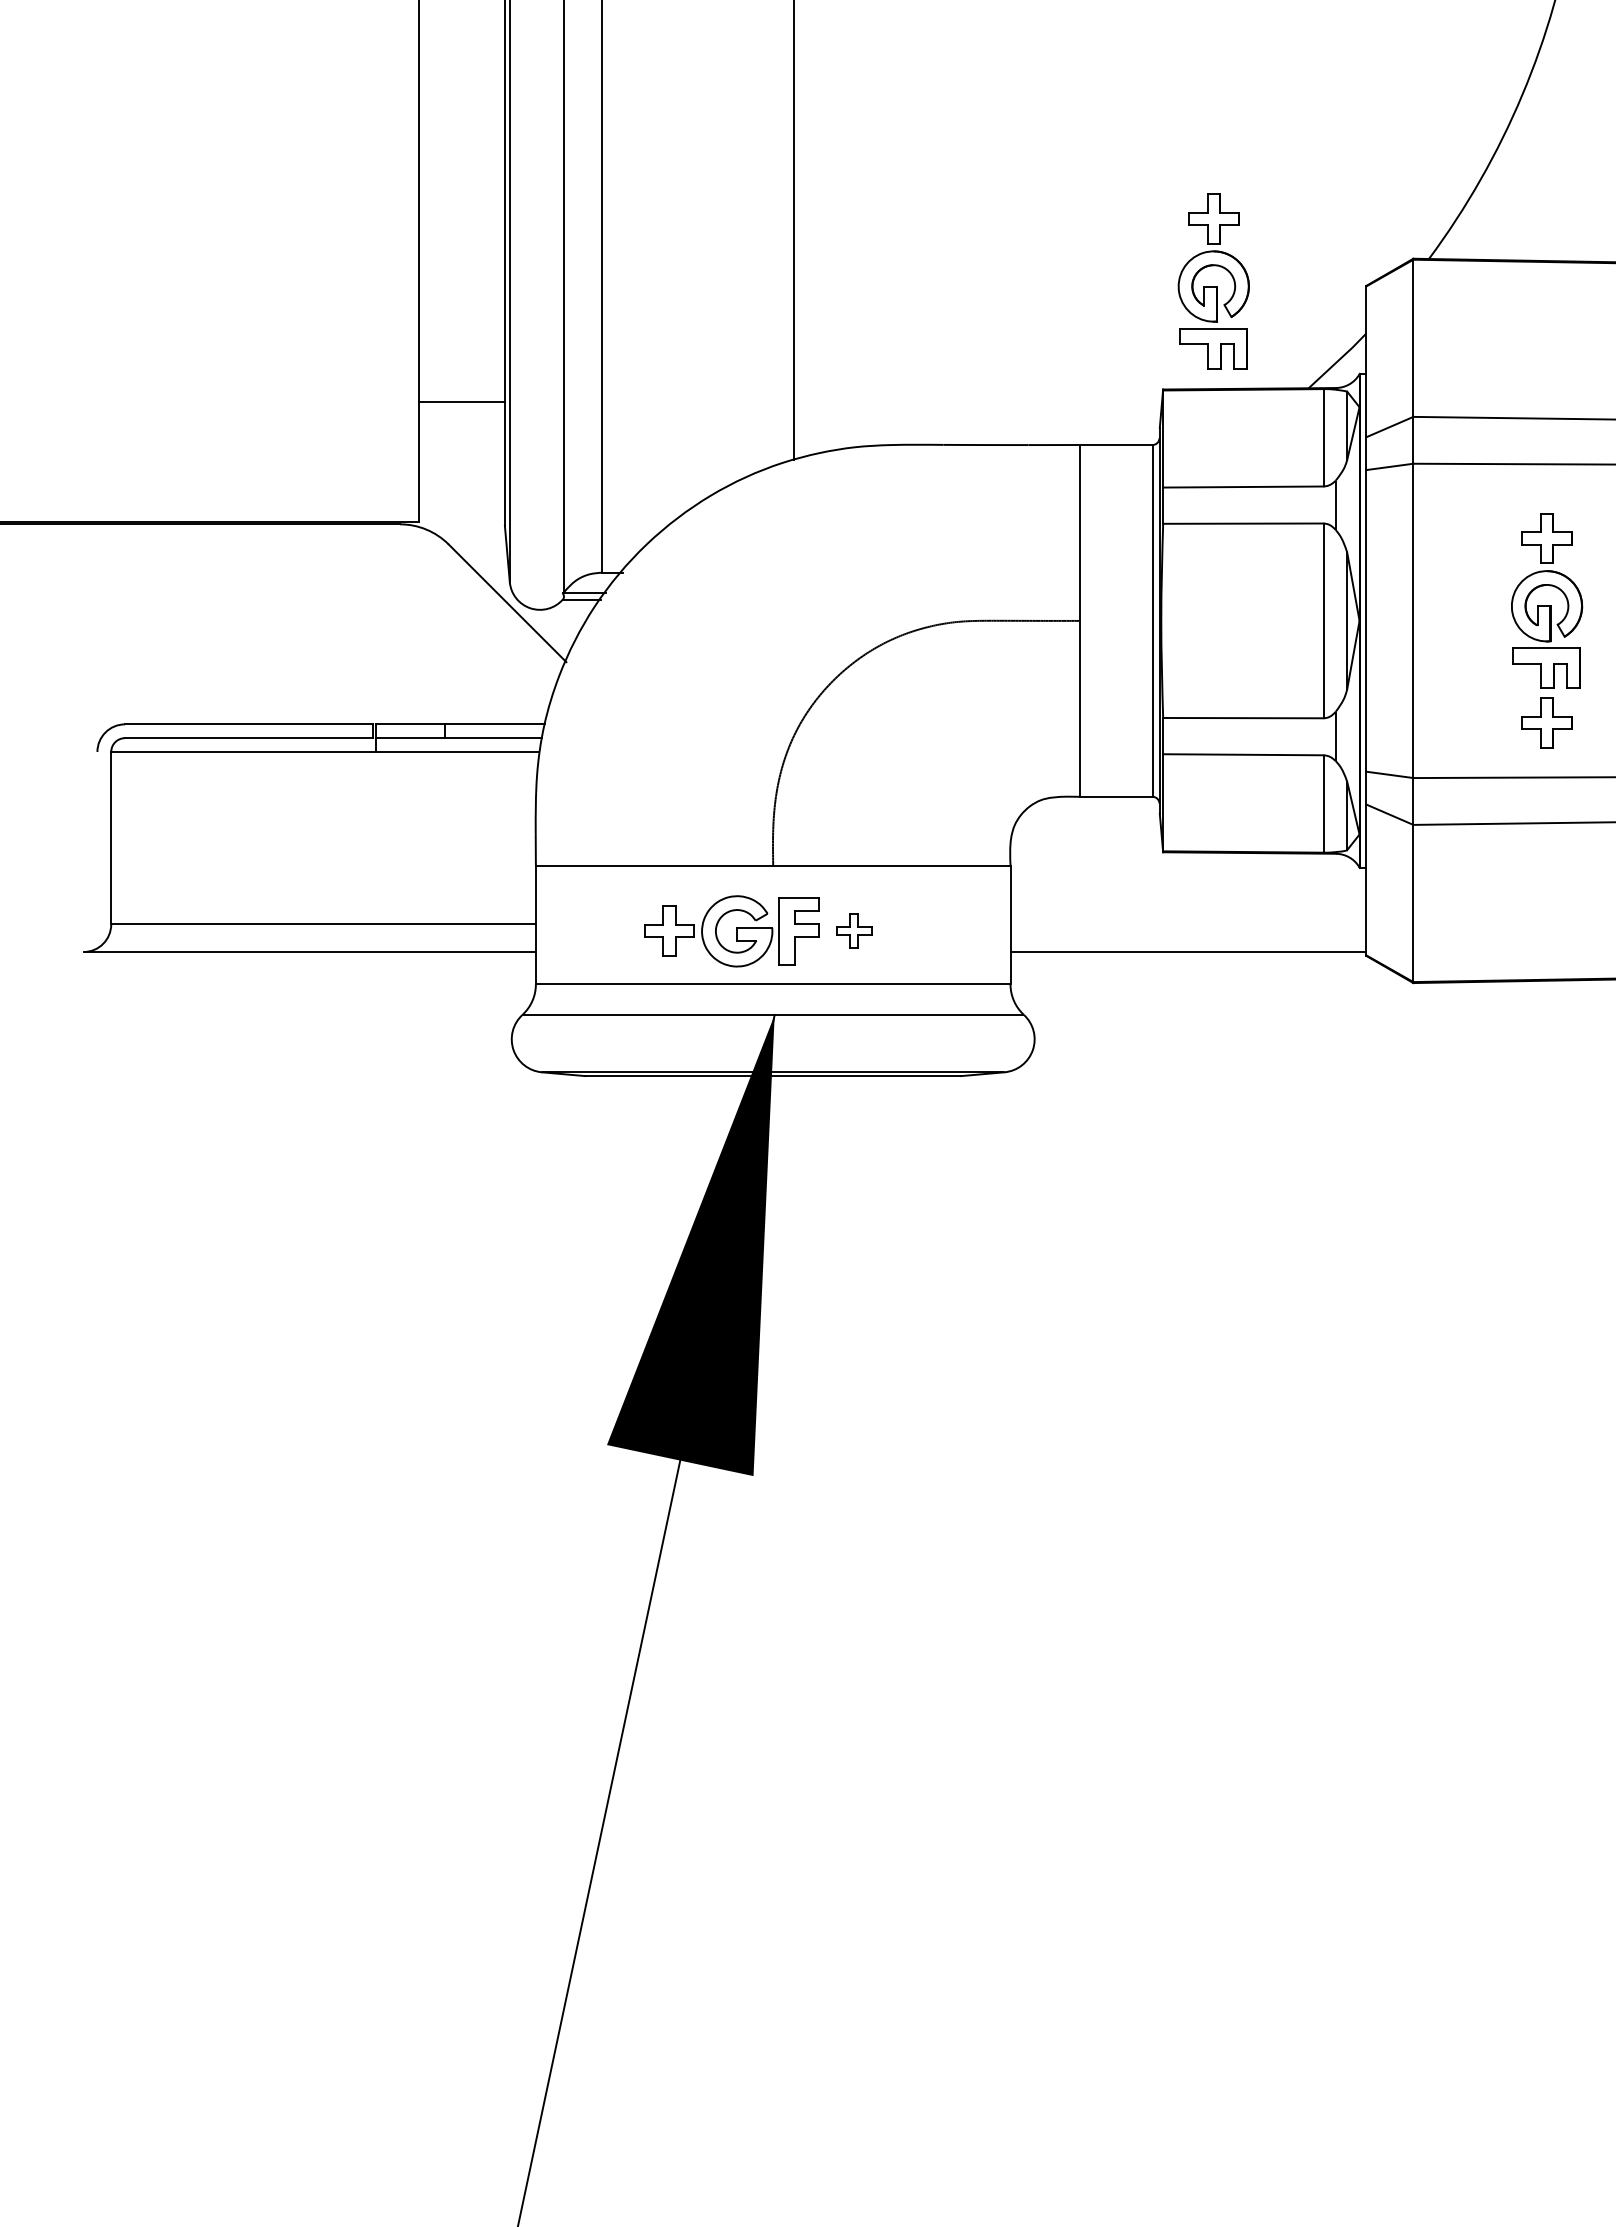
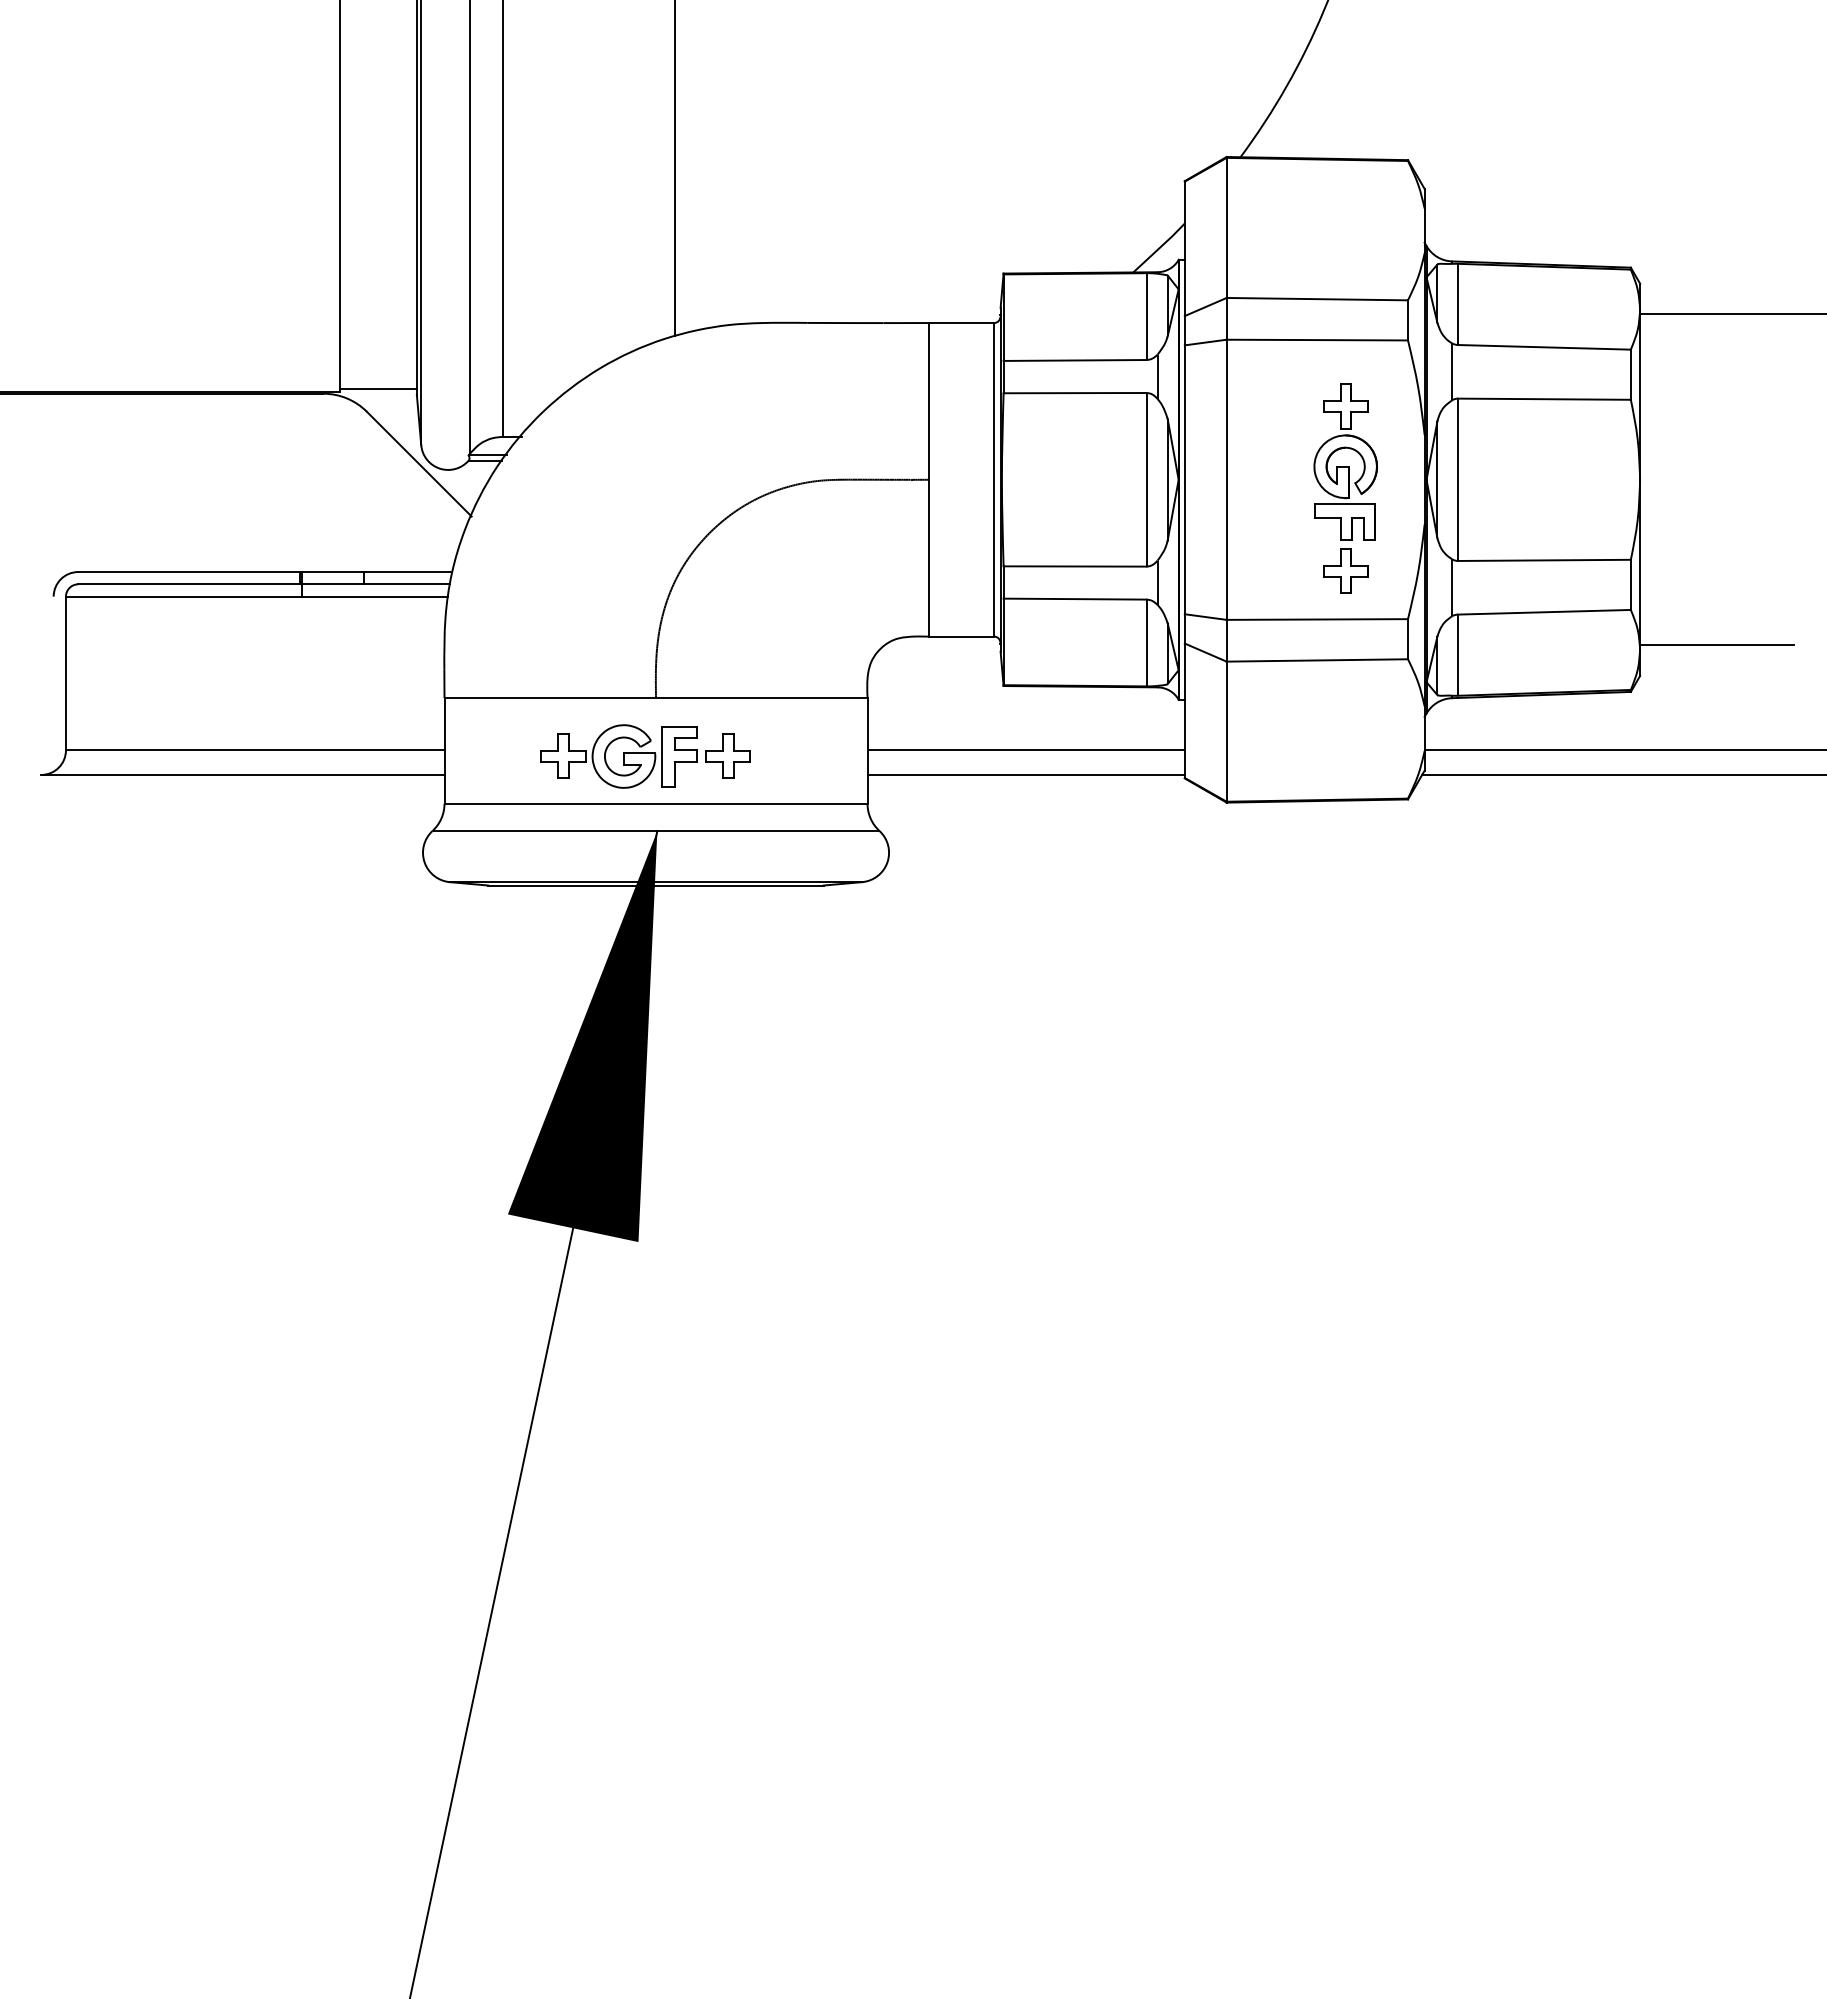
part: (1213, 280) -> (1048, 176), removed
line: (461, 401) -> (378, 388), moved
line: (1187, 924) -> (1025, 750), added
part: (853, 930) -> (727, 755), size x1.43

